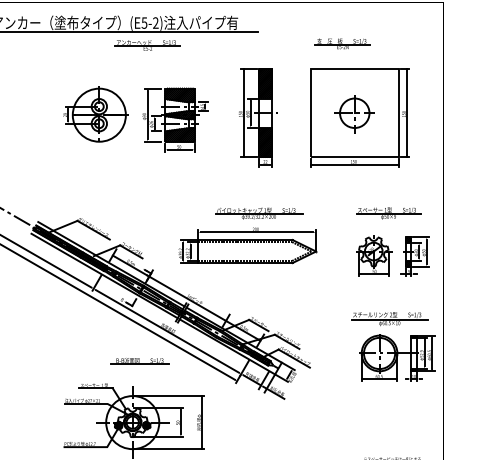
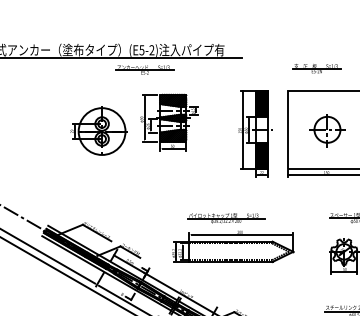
part: (258, 117) -> (255, 133), moved
part: (175, 119) -> (169, 122), moved
part: (259, 213) -> (226, 218), moved

